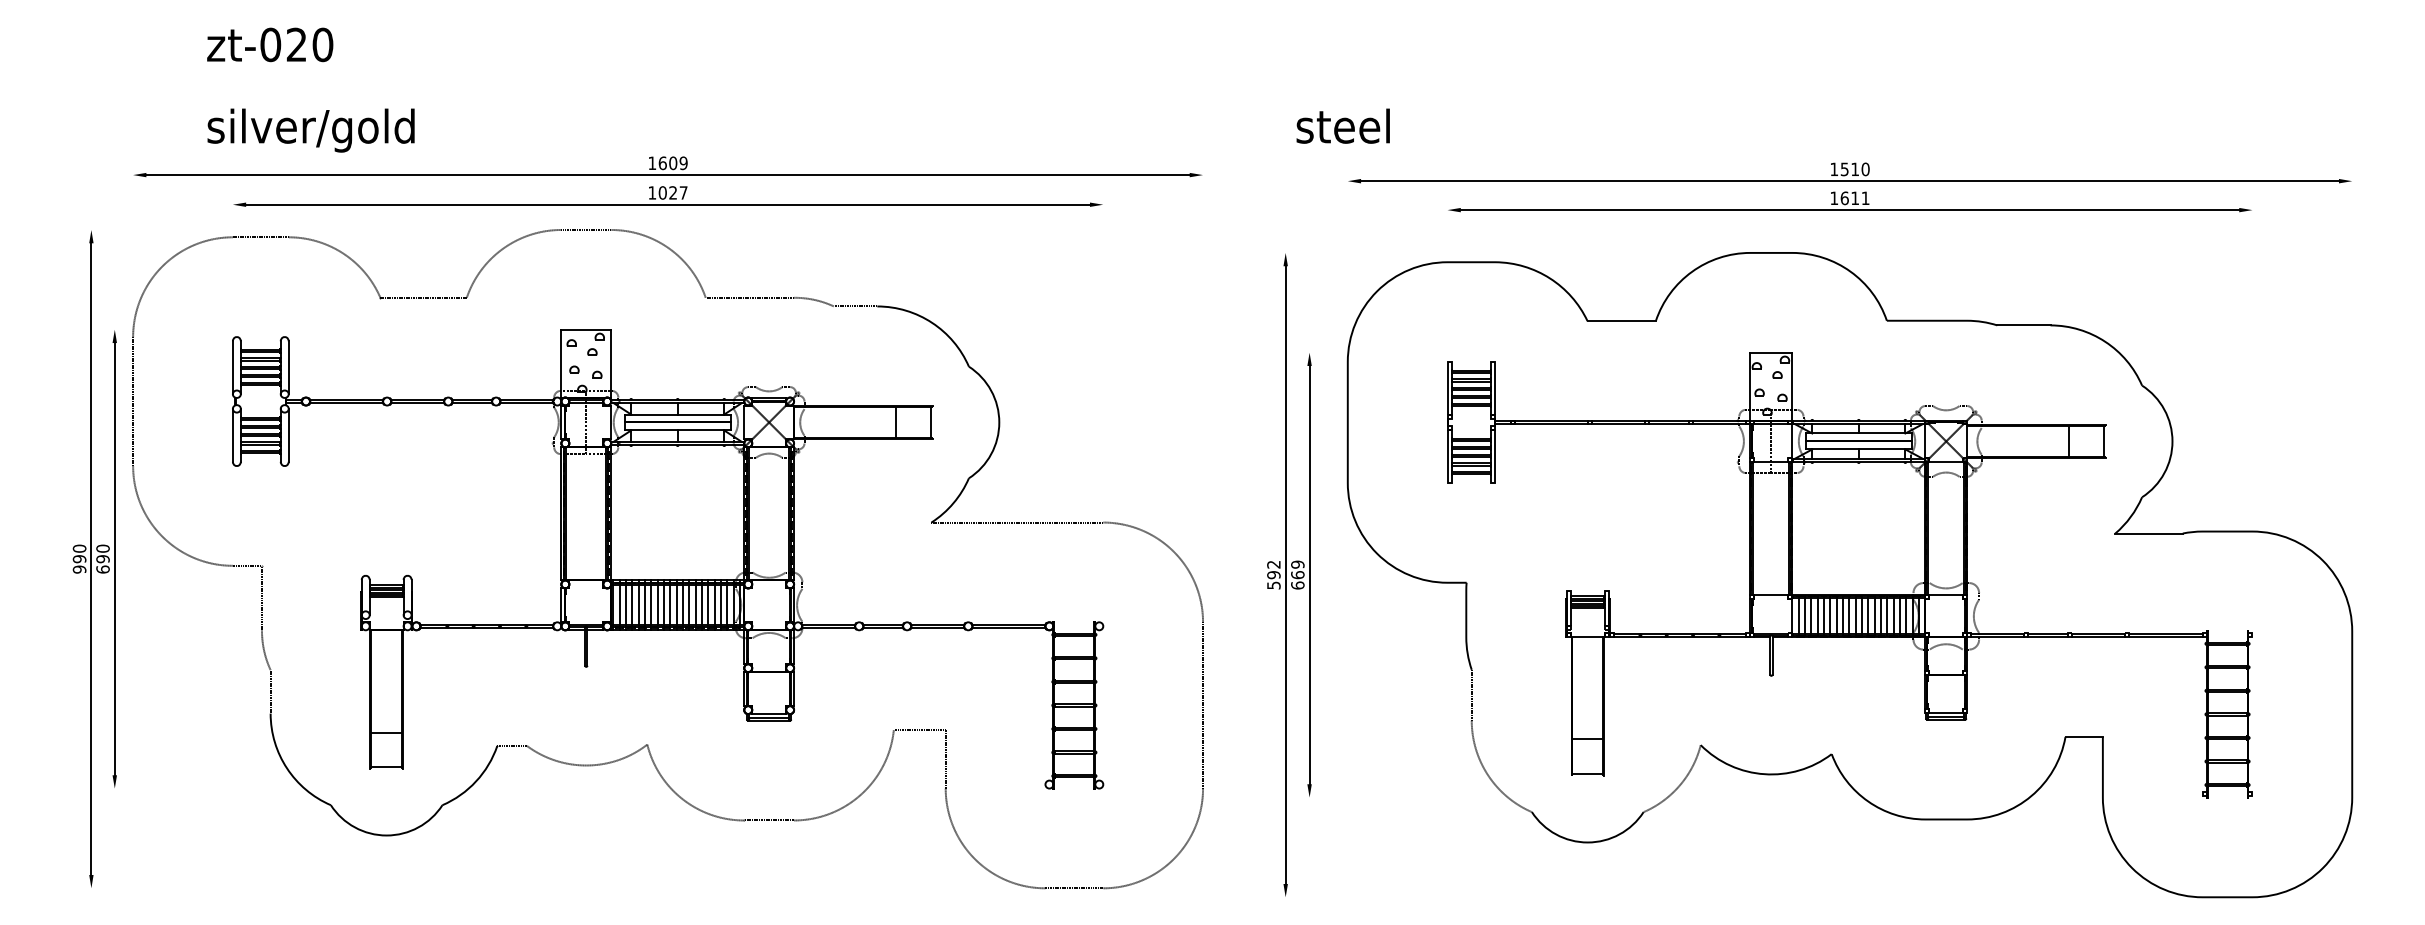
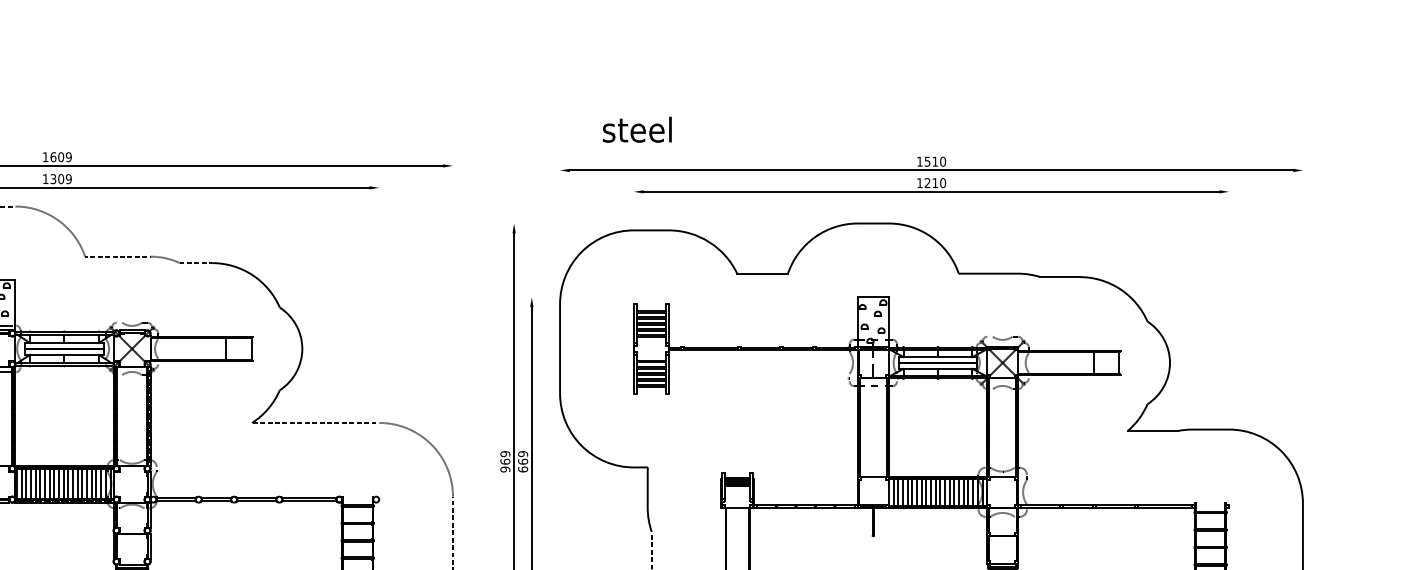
text: (1342, 125) -> (636, 129), moved
text: (672, 192) -> (60, 178), 1027 -> 1309
text: (1854, 198) -> (934, 183), 1611 -> 1210
text: (1273, 574) -> (505, 461), 592 -> 969

